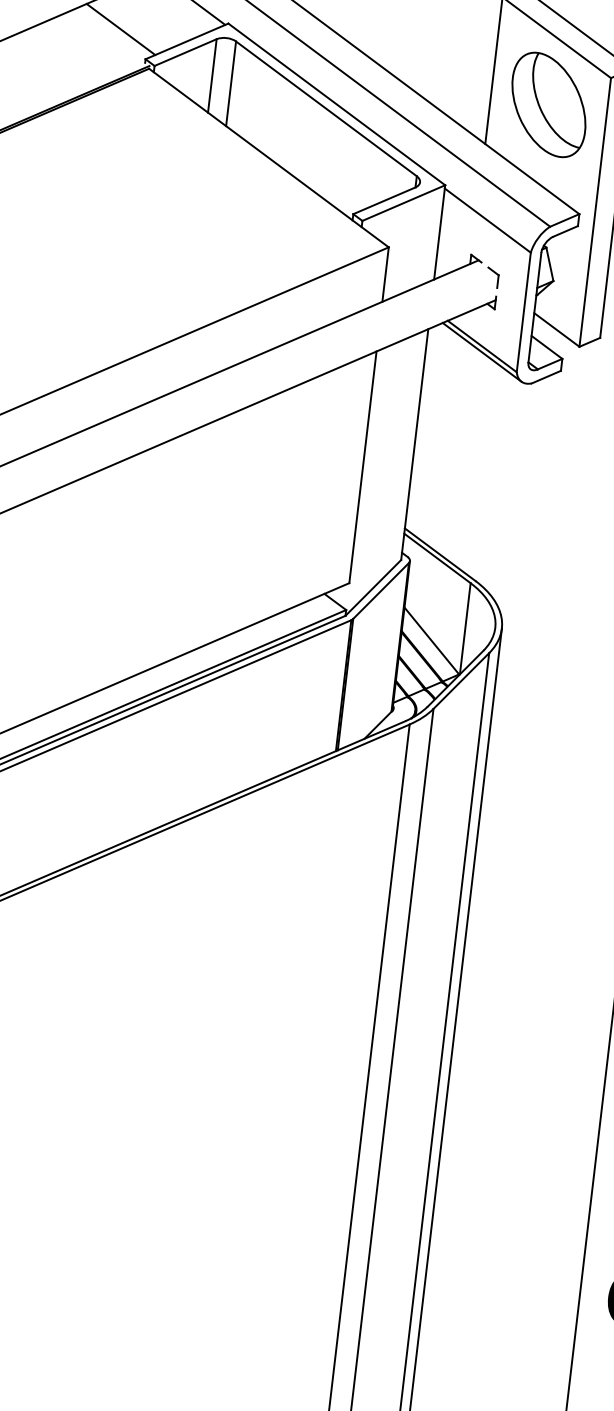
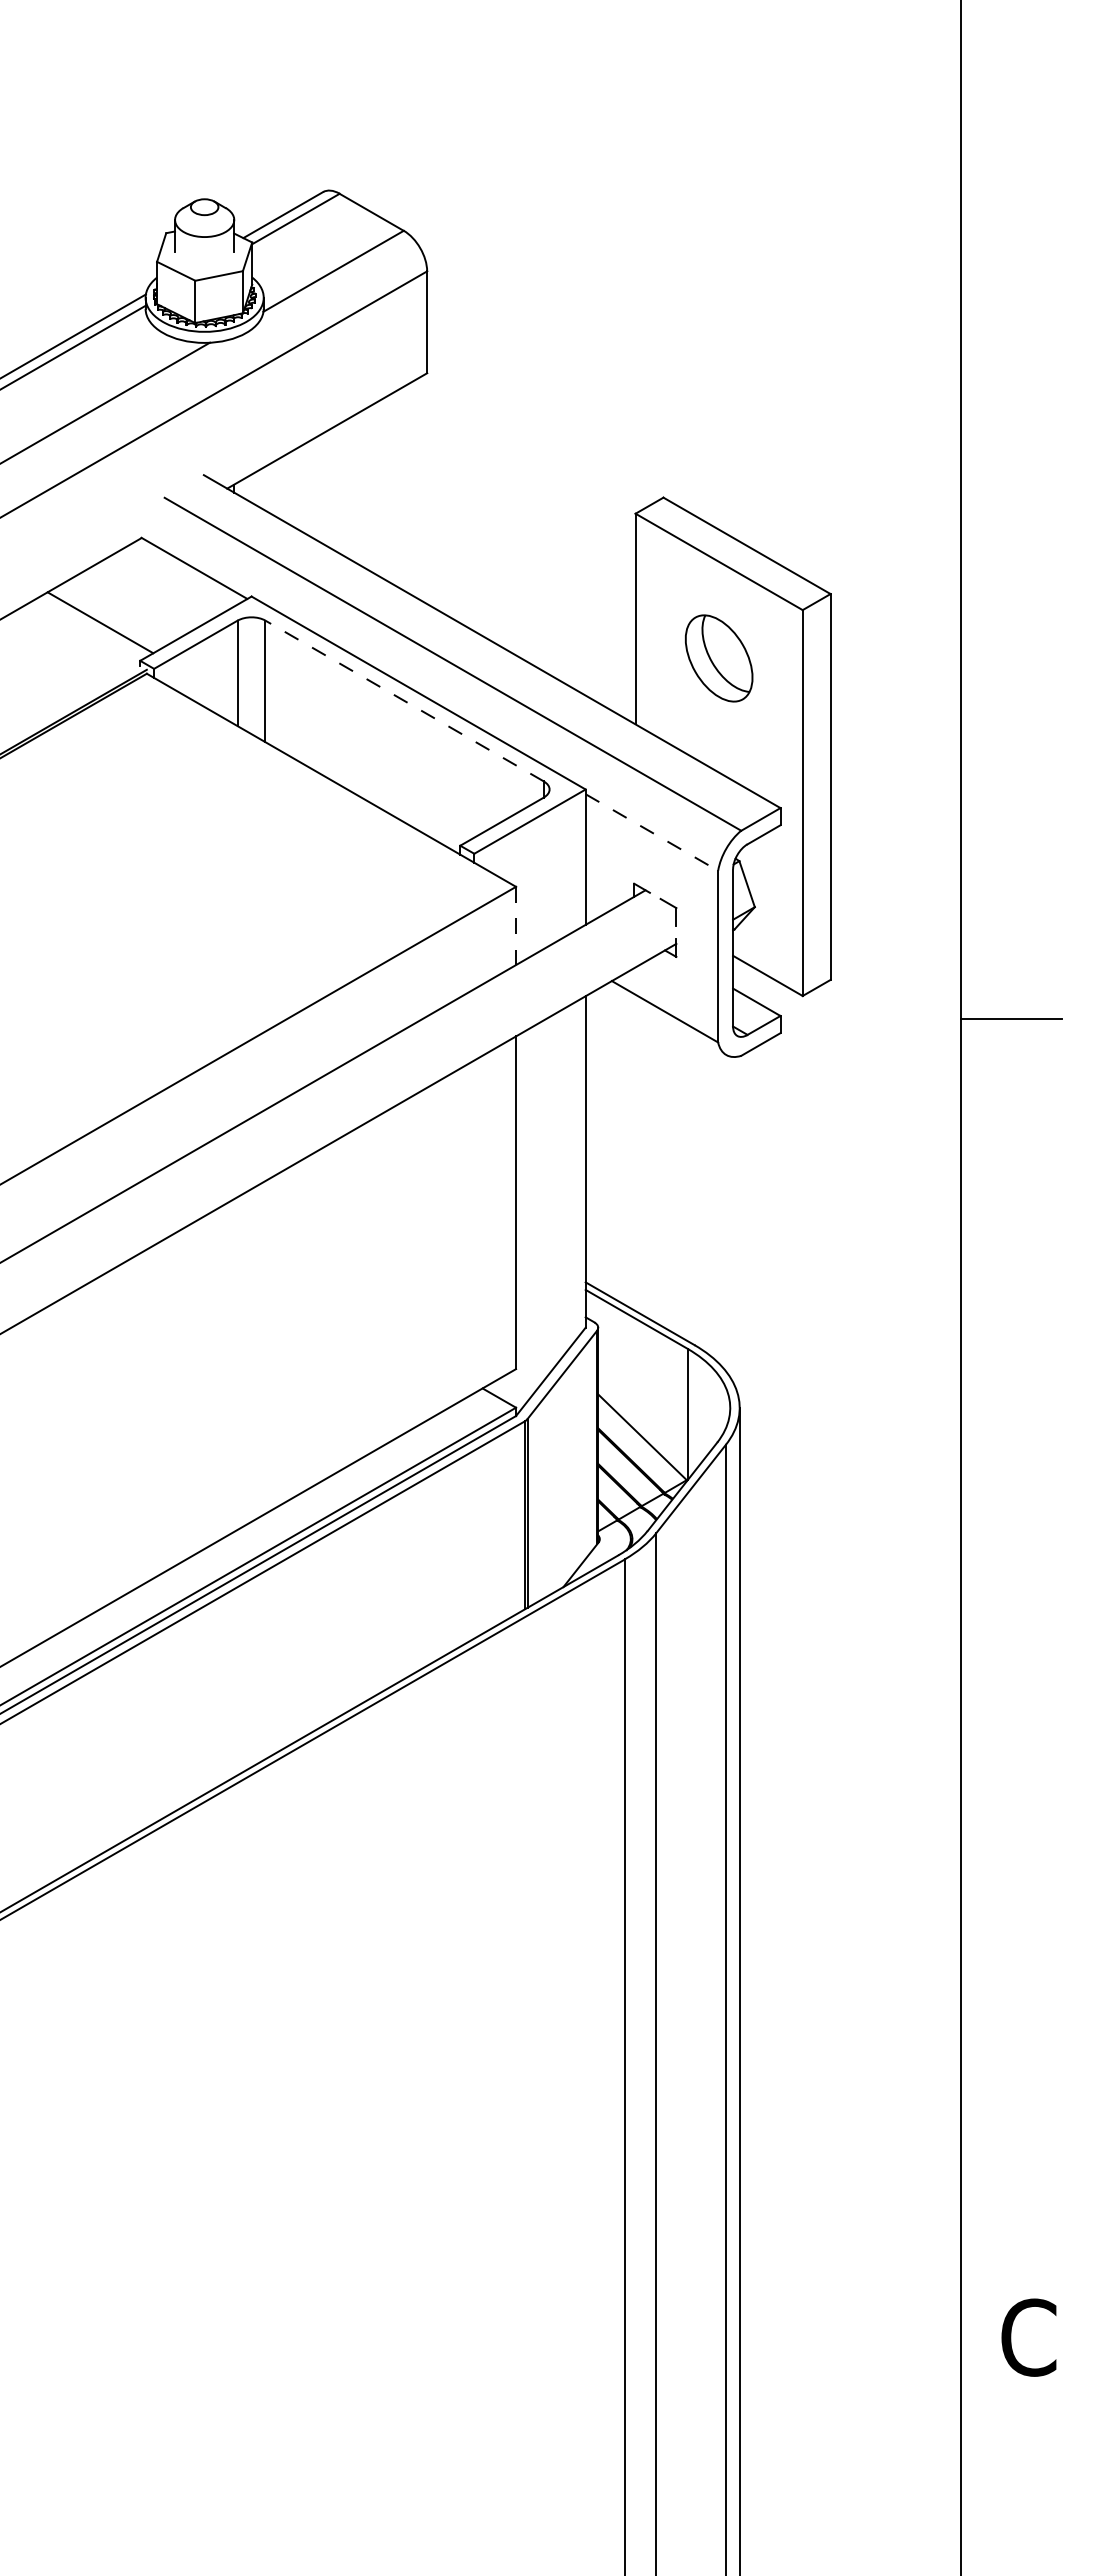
part: (548, 104) -> (718, 658), size x0.6
line: (326, 109) -> (404, 701), solid -> dashed
line: (488, 220) -> (652, 832), solid -> dashed
line: (385, 275) -> (516, 926), solid -> dashed
line: (481, 351) -> (665, 1019), removed

